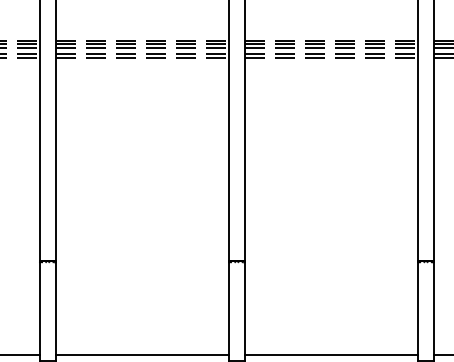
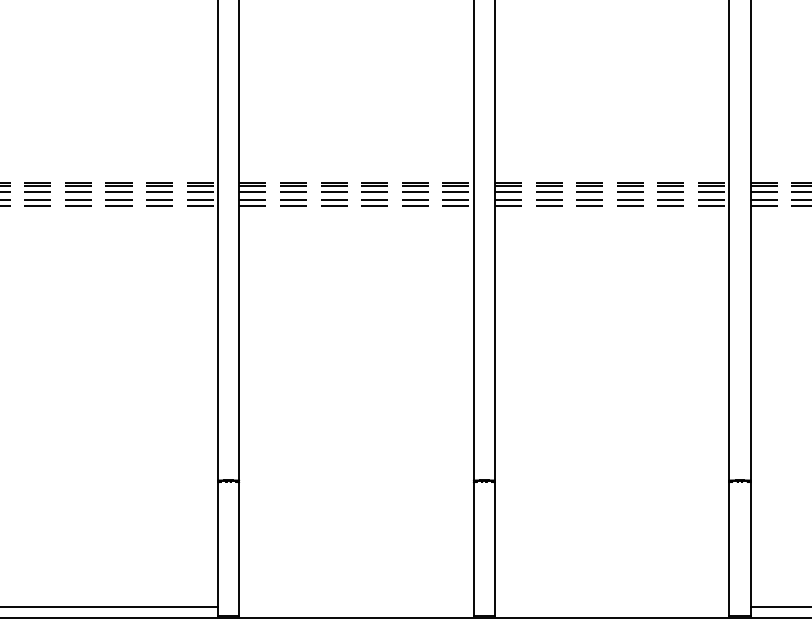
line: (142, 355) -> (356, 607), removed
line: (330, 355) -> (611, 607), removed

